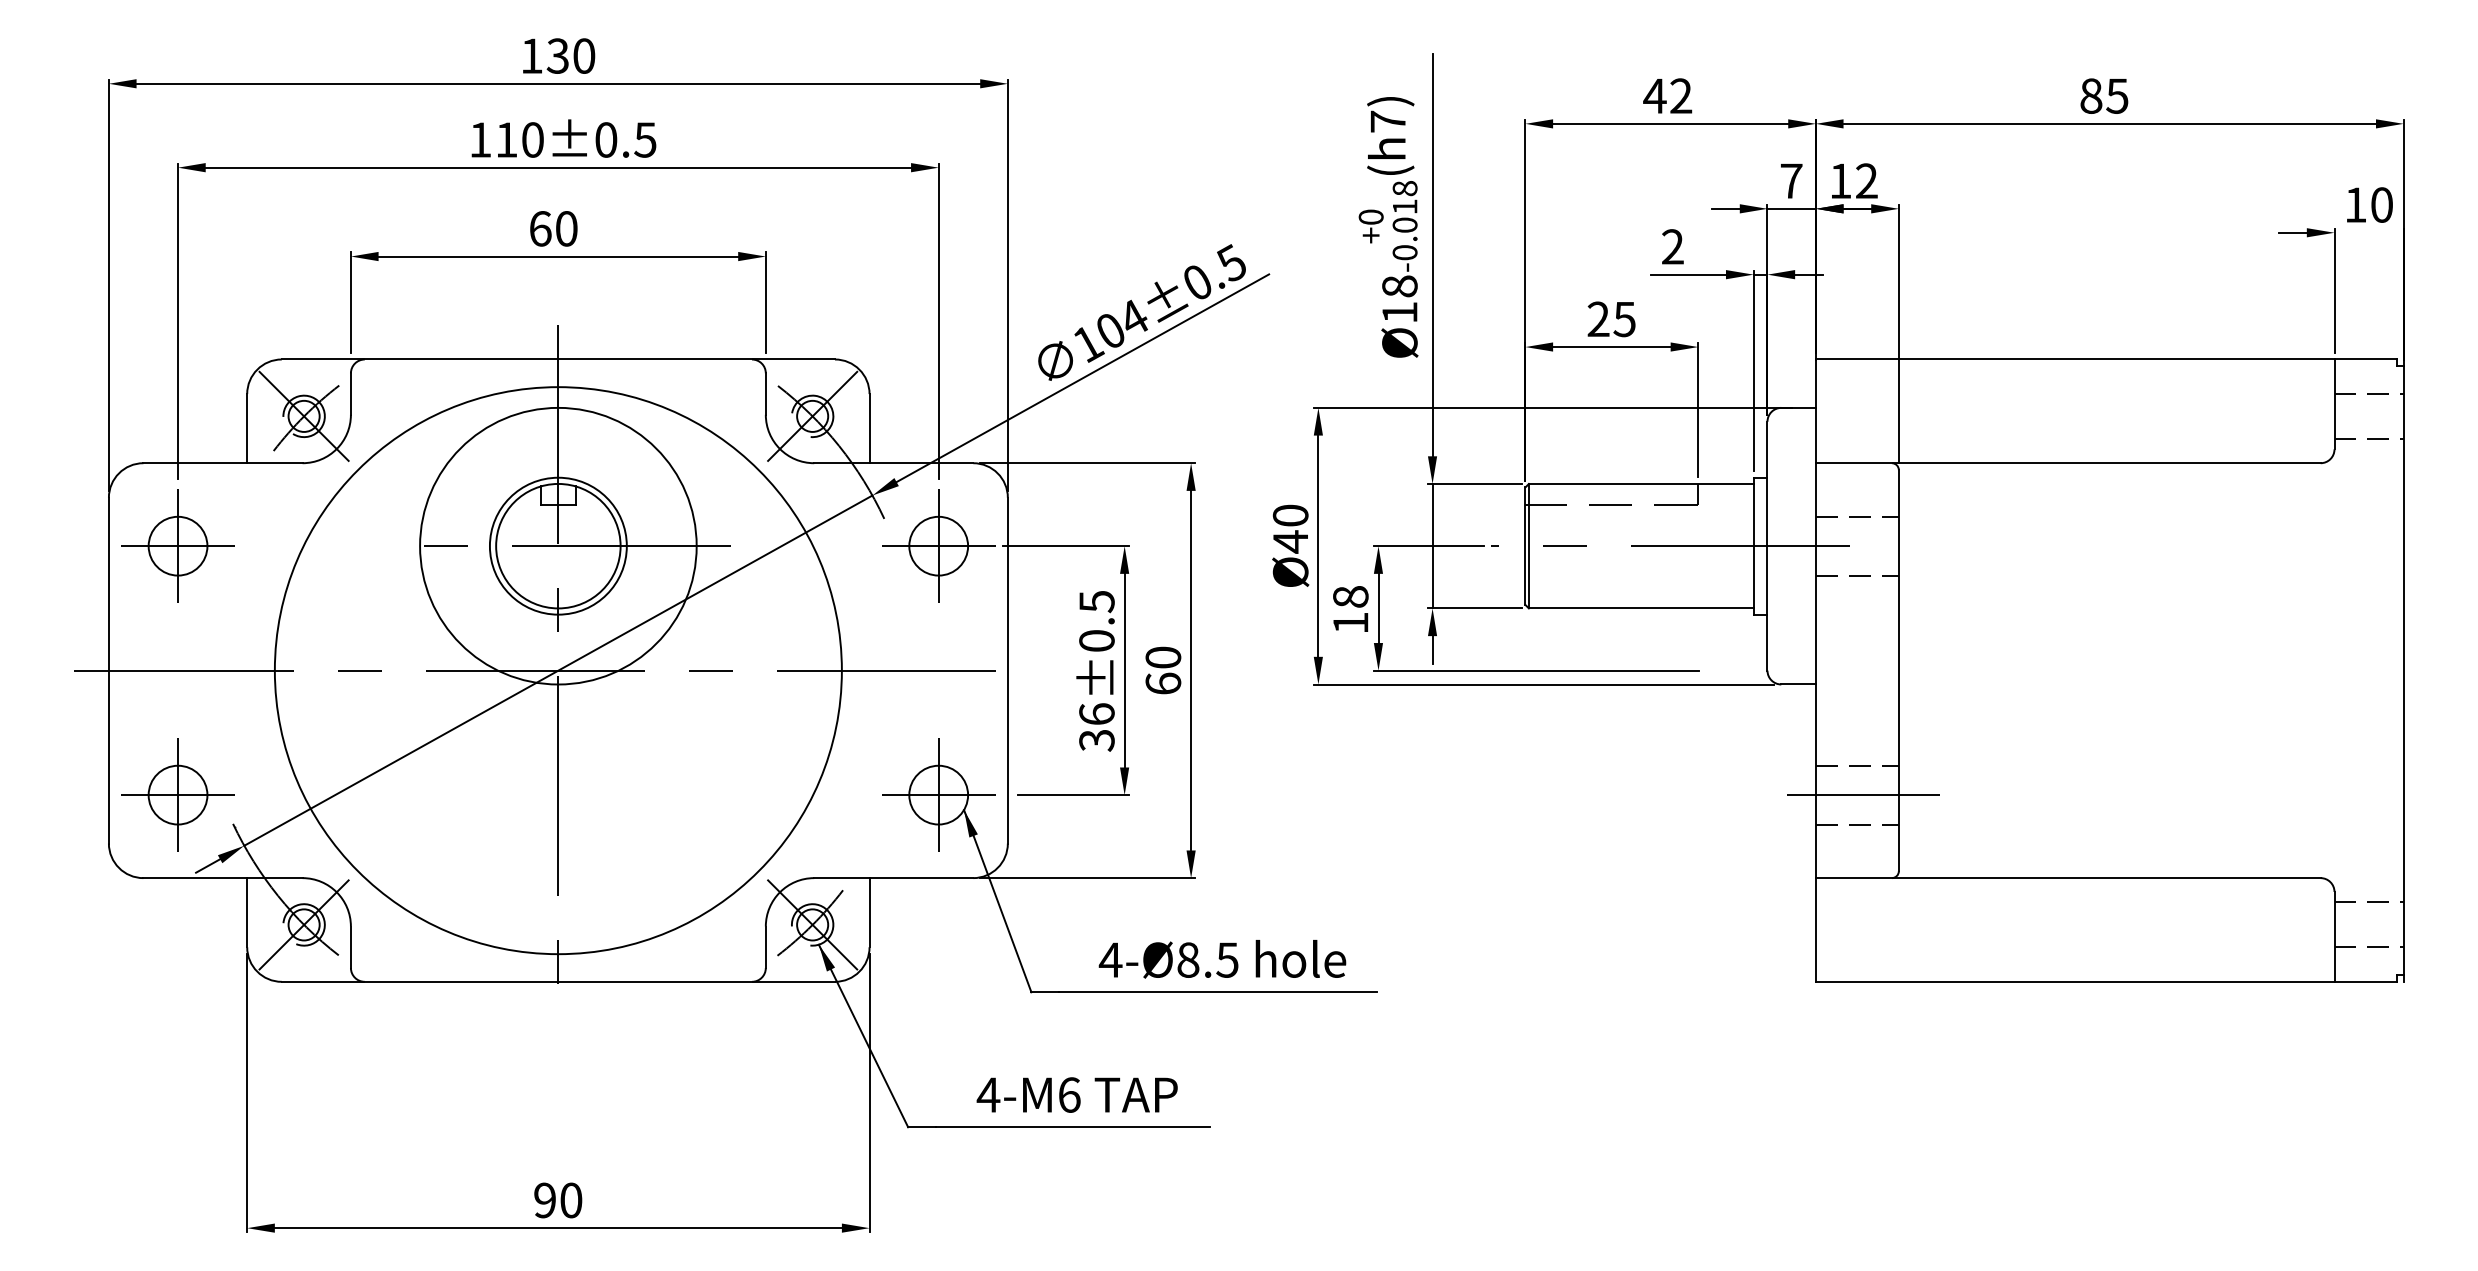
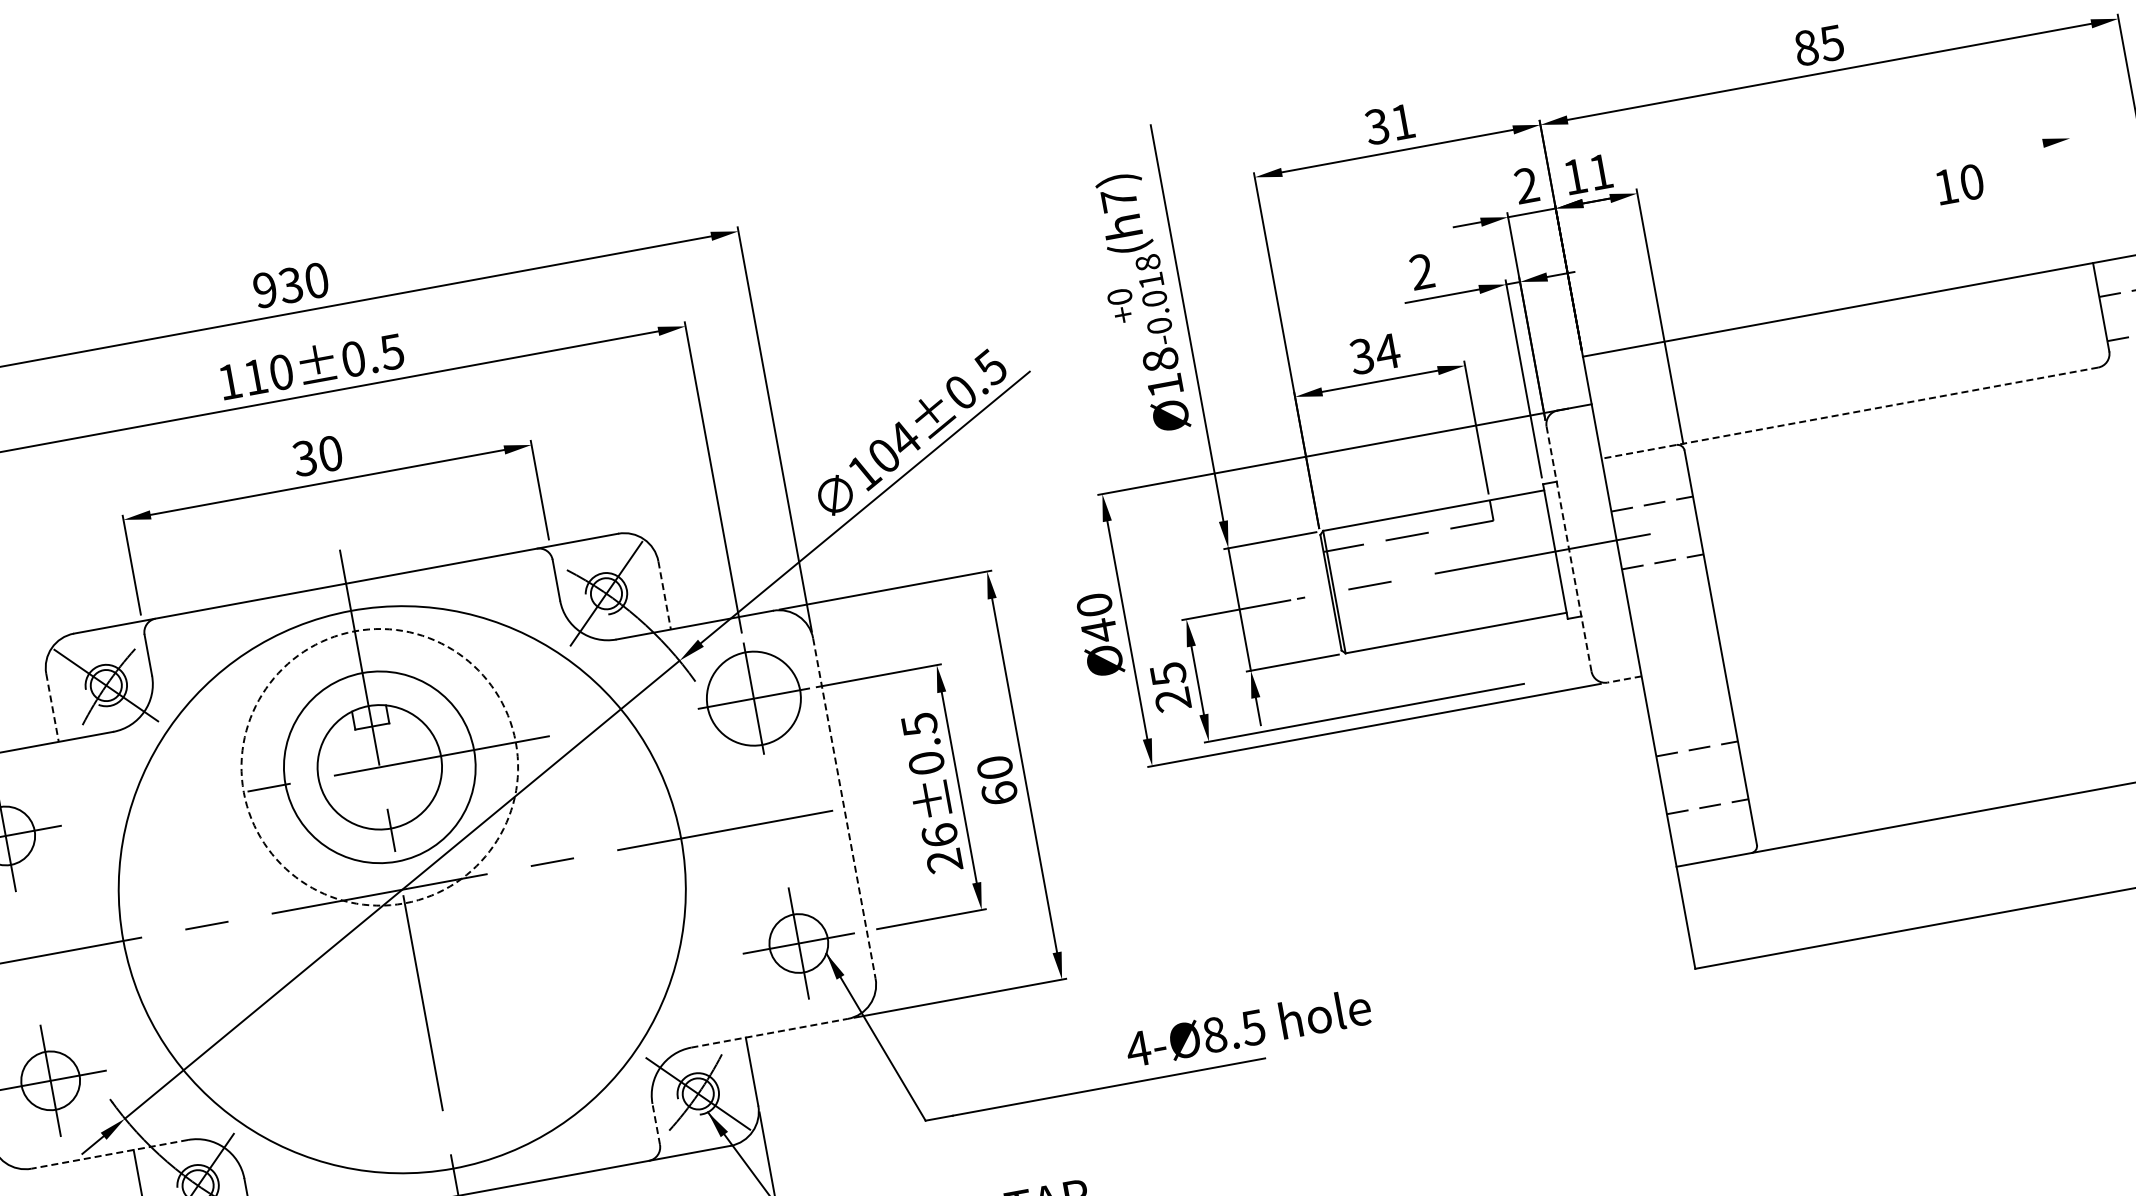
text: (531, 55) -> (264, 289), 130 -> 930
text: (1667, 95) -> (1389, 123), 42 -> 31
text: (1791, 180) -> (1526, 185), 7 -> 2
text: (1866, 180) -> (1600, 171), 12 -> 11
text: (2369, 204) -> (1959, 183), moved
text: (540, 228) -> (304, 458), 60 -> 30
line: (2292, 232) -> (2028, 145), removed
line: (2334, 290) -> (2080, 195), removed
text: (1611, 319) -> (1374, 354), 25 -> 34
line: (247, 428) -> (52, 707), solid -> dashed
line: (869, 428) -> (664, 595), solid -> dashed
line: (2067, 463) -> (1849, 413), solid -> dashed
circle: (557, 545) -> (378, 766), size x1.4
circle: (558, 545) -> (379, 766), solid -> dashed
circle: (938, 545) -> (753, 698), size x1.6
line: (1767, 546) -> (1569, 549), solid -> dashed
text: (1350, 609) -> (1170, 686), 18 -> 25
line: (1007, 670) -> (844, 808), solid -> dashed
line: (1798, 684) -> (1624, 679), solid -> dashed
text: (1097, 740) -> (945, 861), 36 -> 26
line: (1863, 795) -> (1708, 776), removed
line: (223, 878) -> (110, 1154), solid -> dashed
line: (893, 878) -> (769, 1033), solid -> dashed
line: (765, 947) -> (655, 1124), solid -> dashed
text: (1222, 959) -> (1248, 1028), moved

